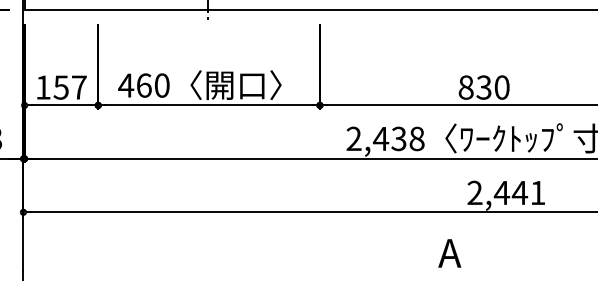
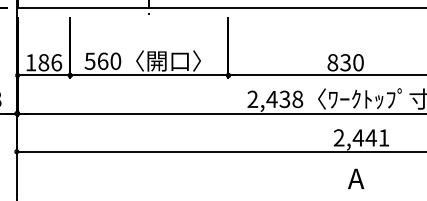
text: (126, 85) -> (90, 61), 460 -> 560
text: (69, 87) -> (49, 62), 157 -> 186
text: (449, 253) -> (355, 179), moved

